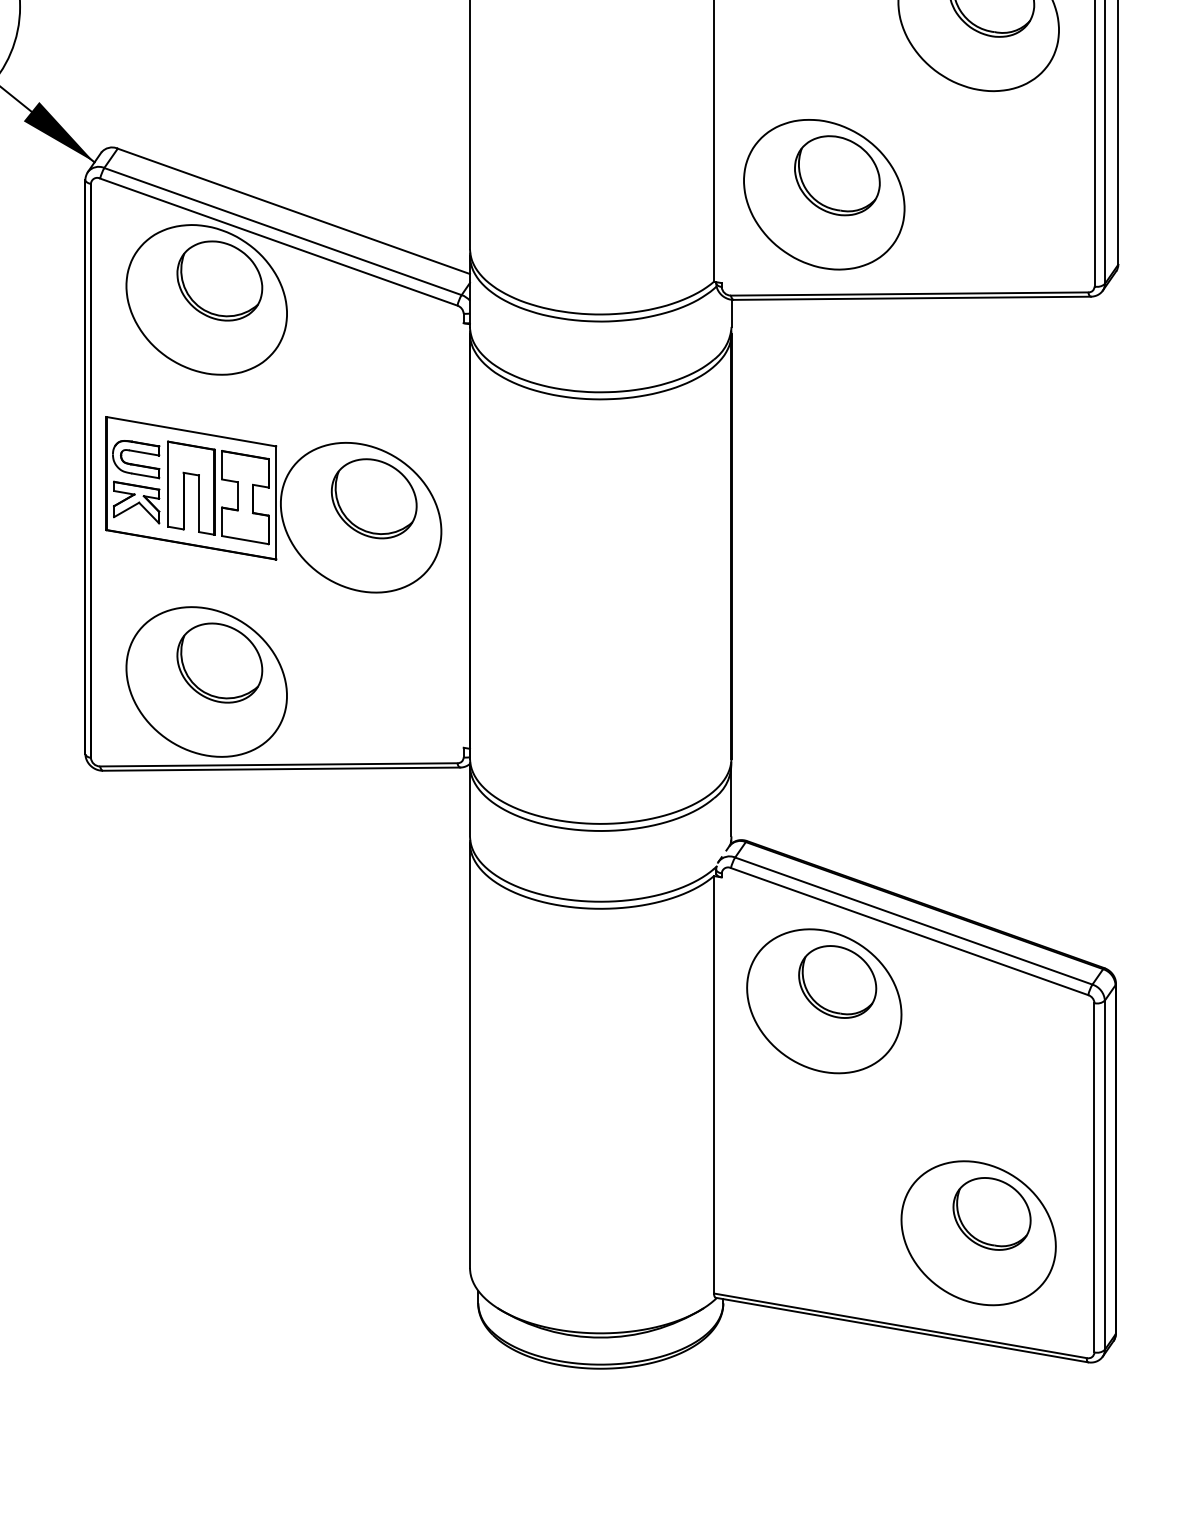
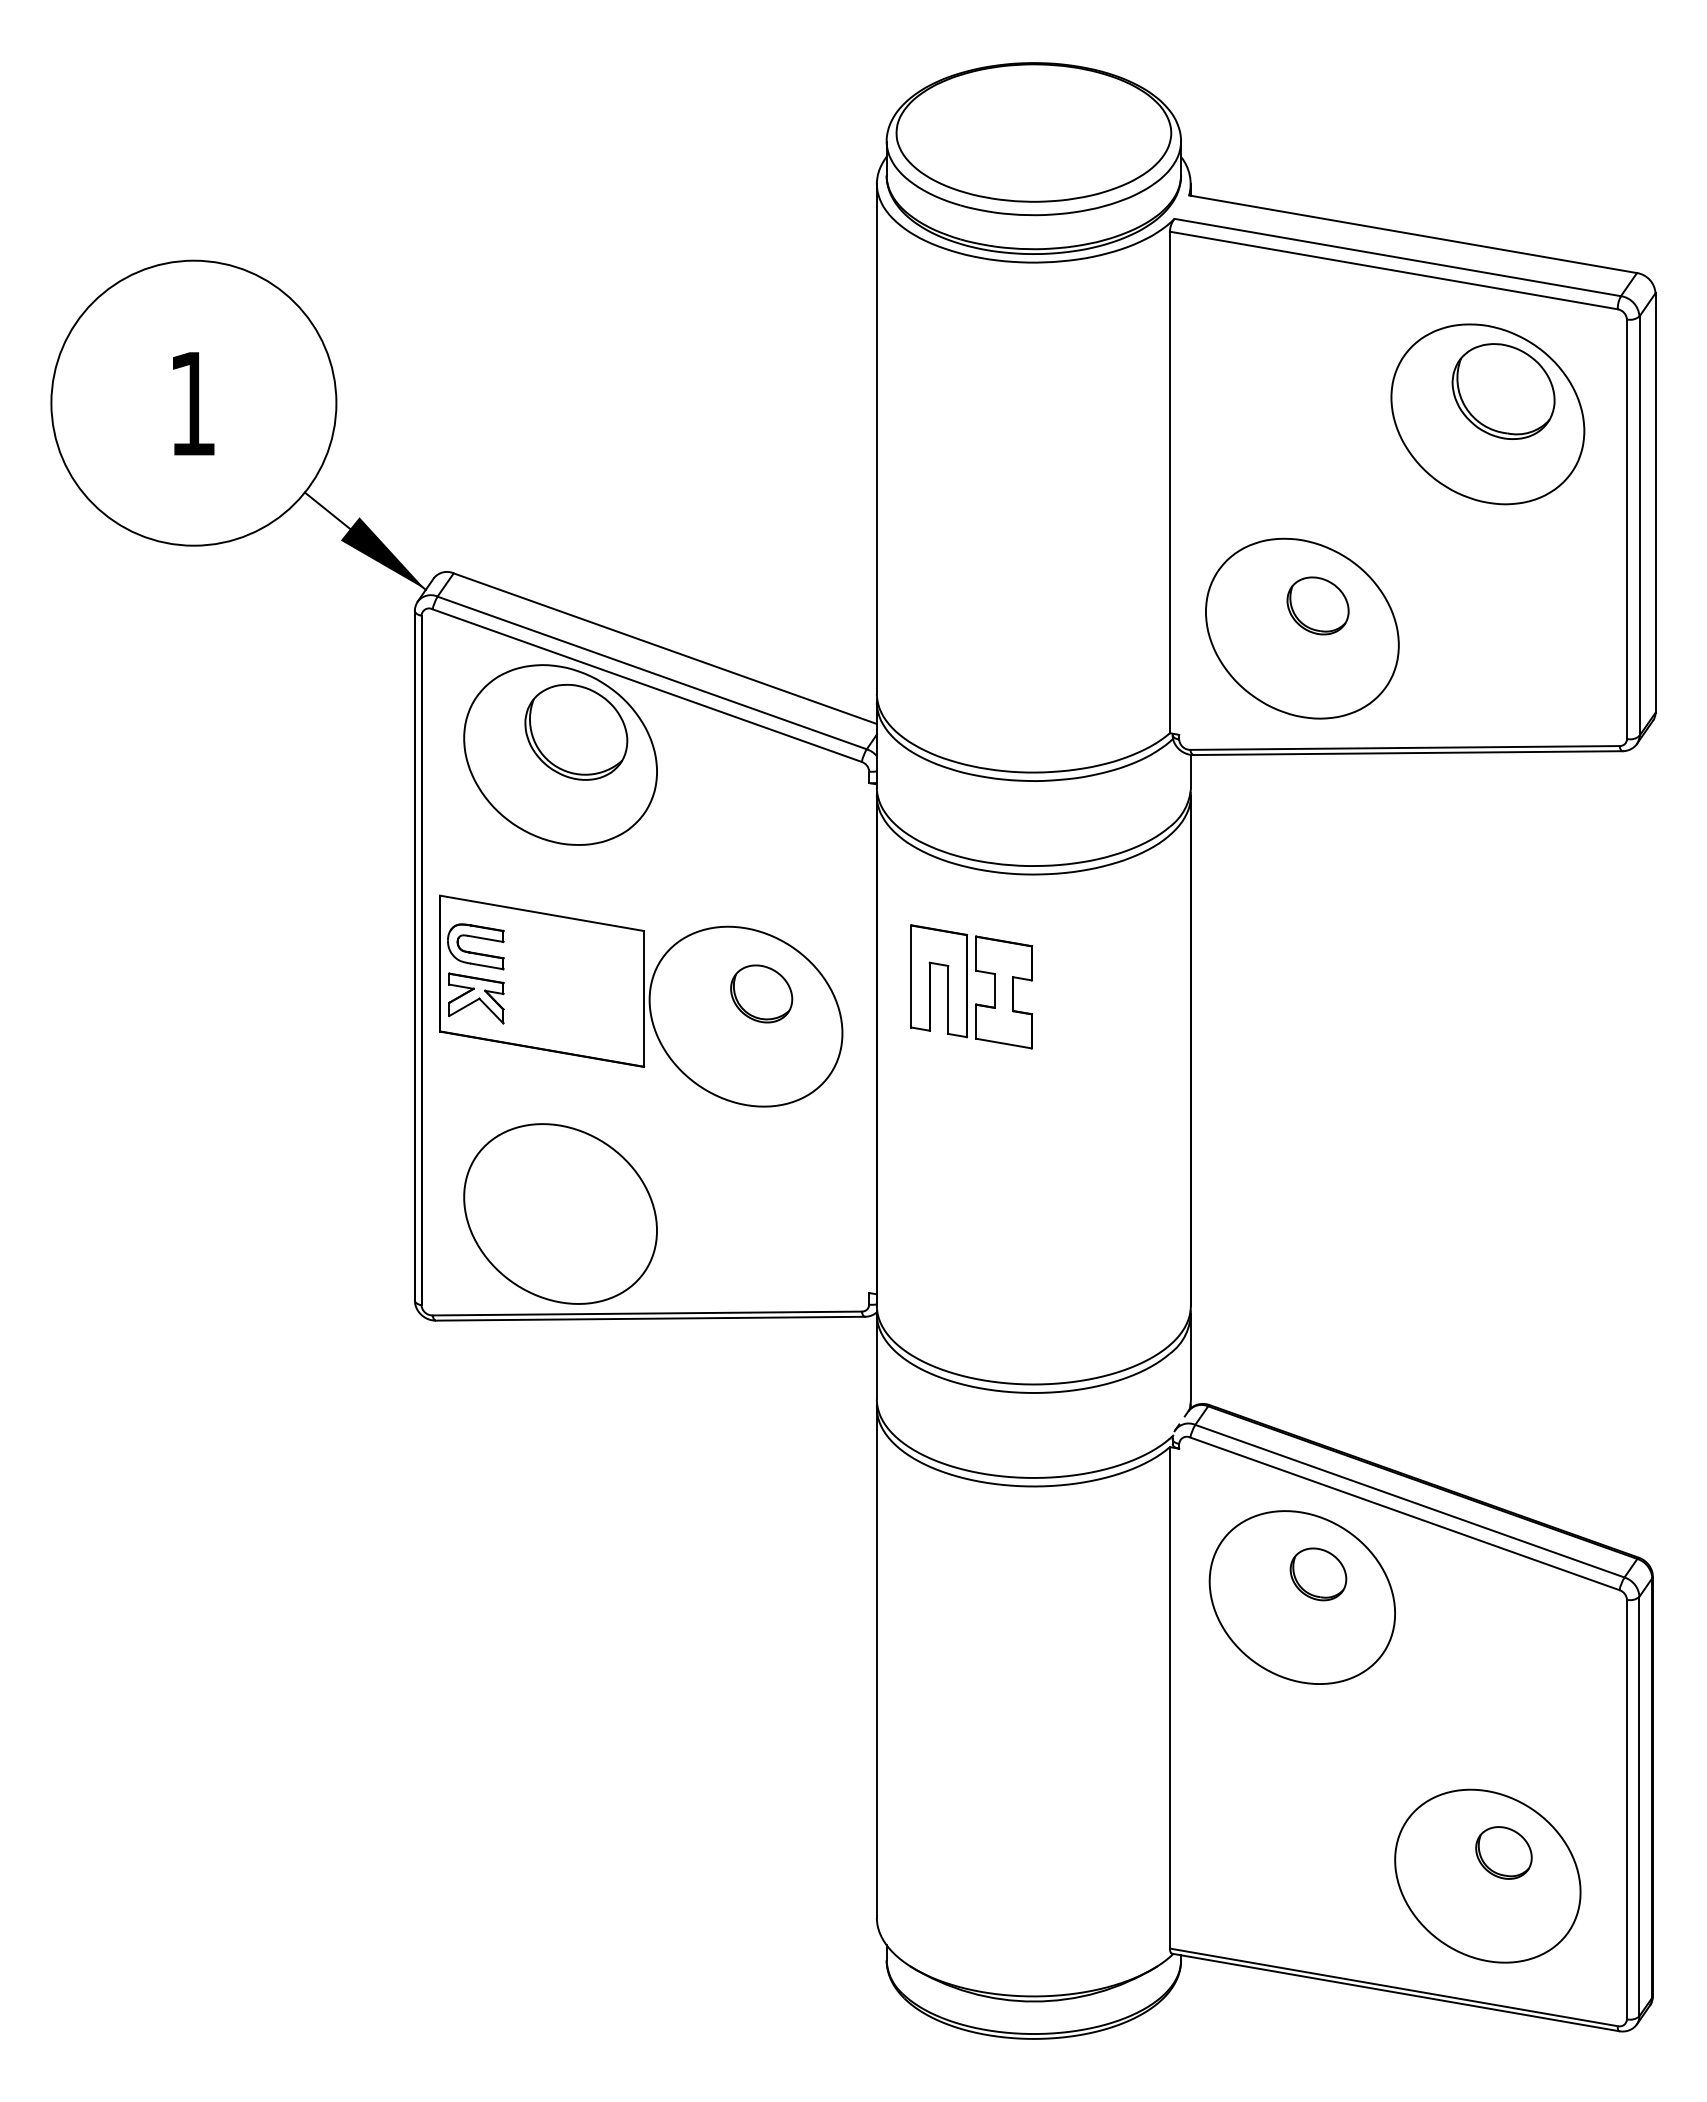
part: (836, 175) -> (1317, 605), size x0.6
part: (218, 492) -> (971, 986), moved
part: (373, 498) -> (761, 993), size x0.6
part: (219, 662) -> (576, 1190), removed
part: (837, 982) -> (1318, 1574), size x0.6
part: (991, 1213) -> (1503, 1852), size x0.6

